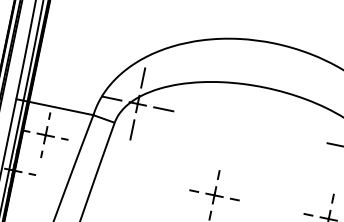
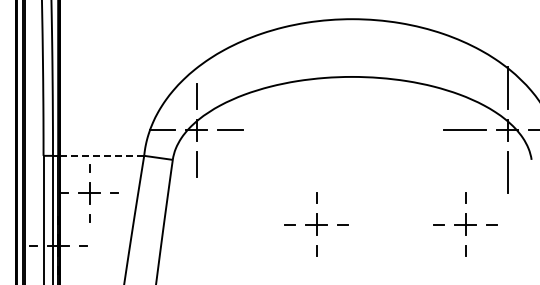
line: (61, 108) -> (102, 155), solid -> dashed

